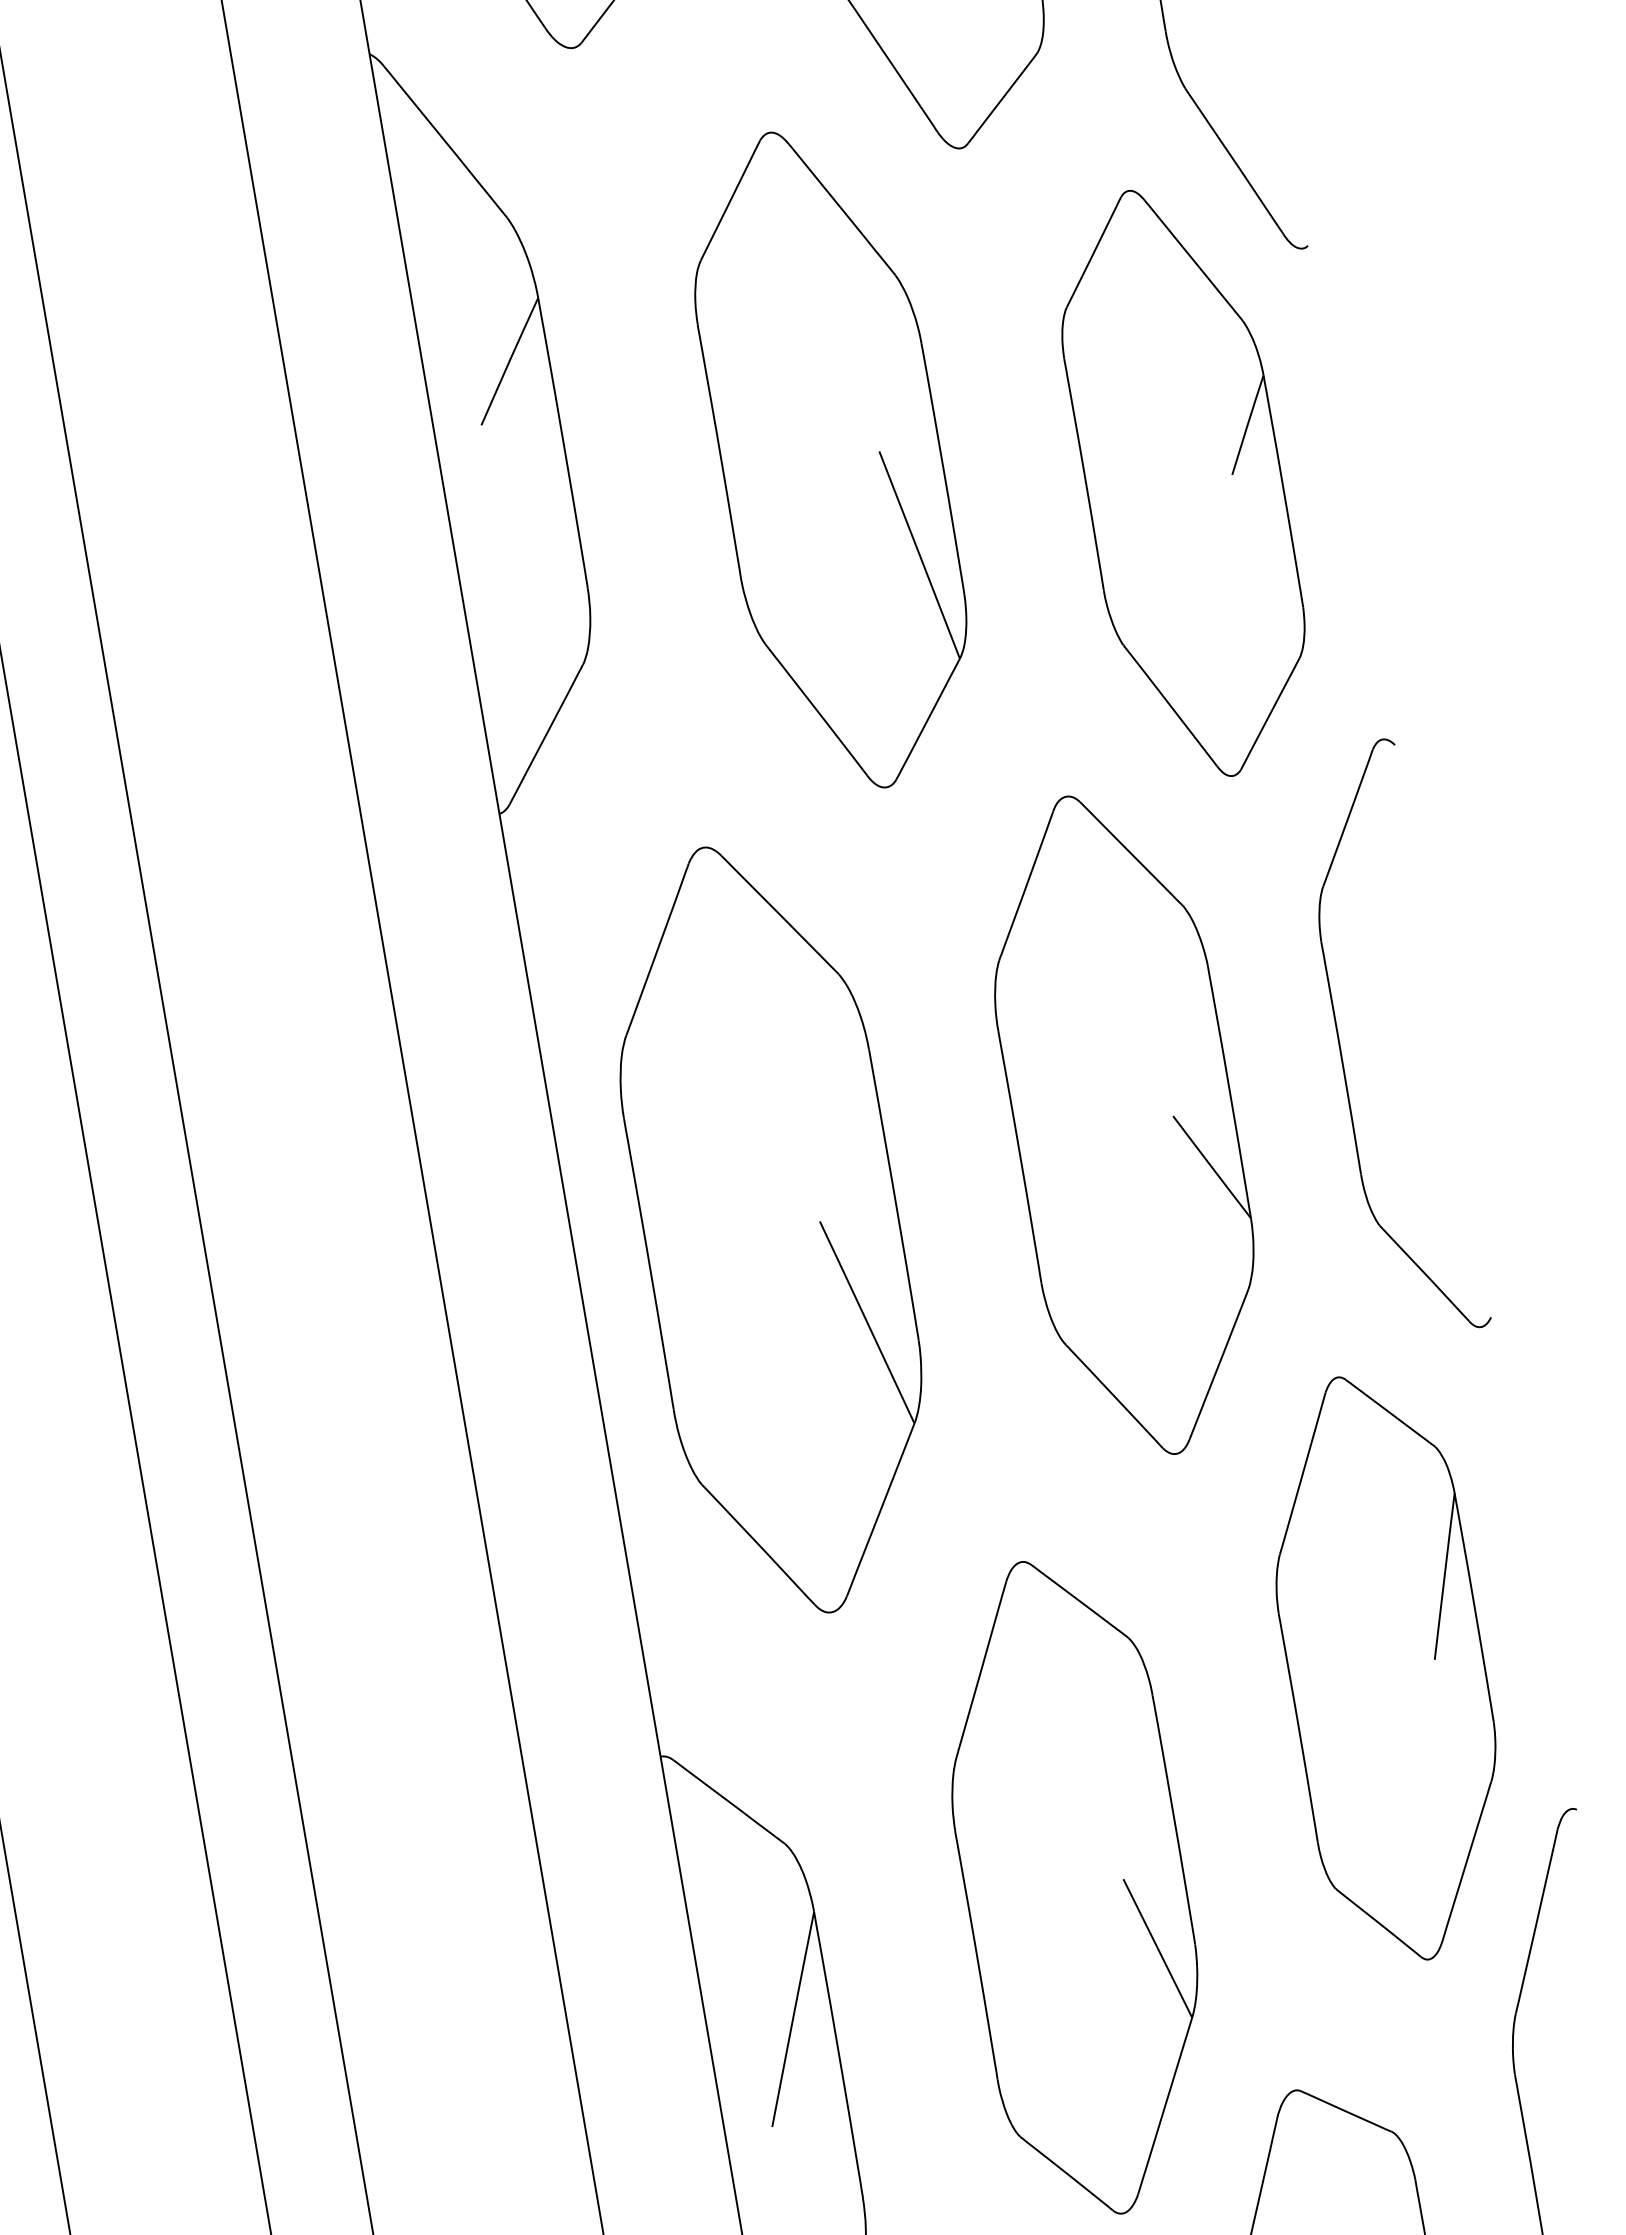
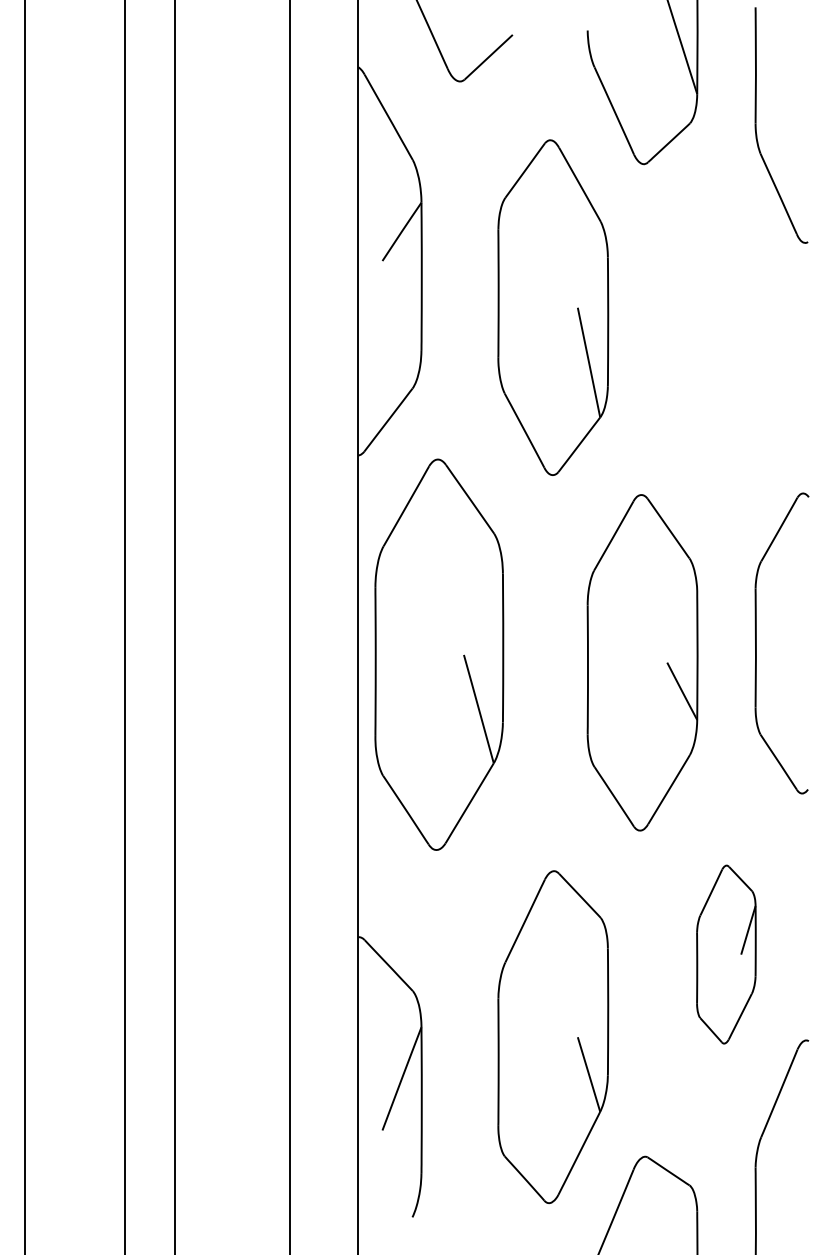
part: (1183, 481) -> (726, 348), removed
part: (771, 1228) -> (439, 654), moved
part: (1386, 1667) -> (726, 954), size x0.6

